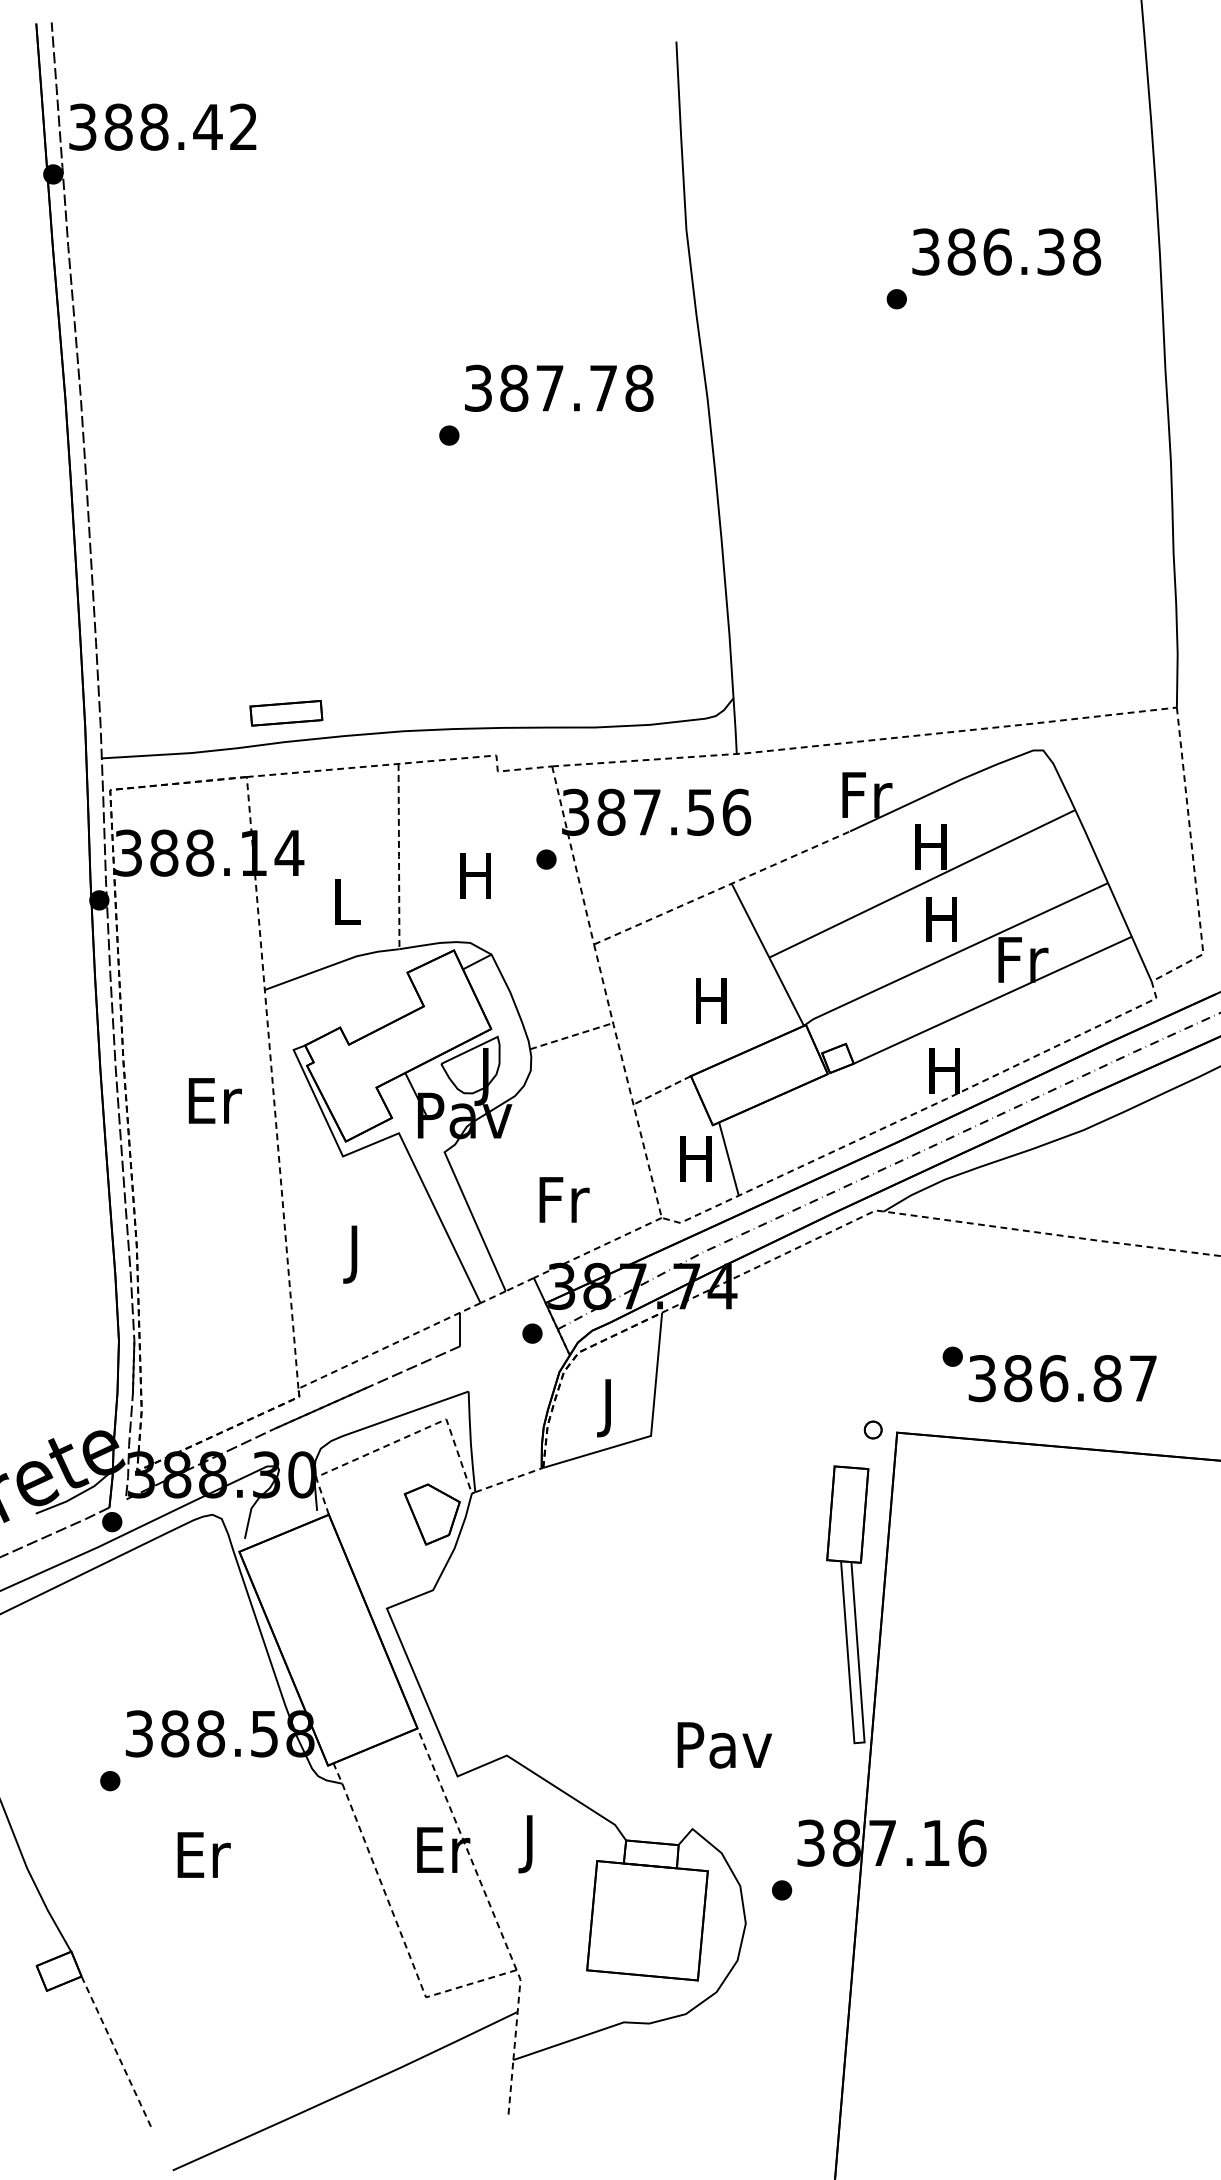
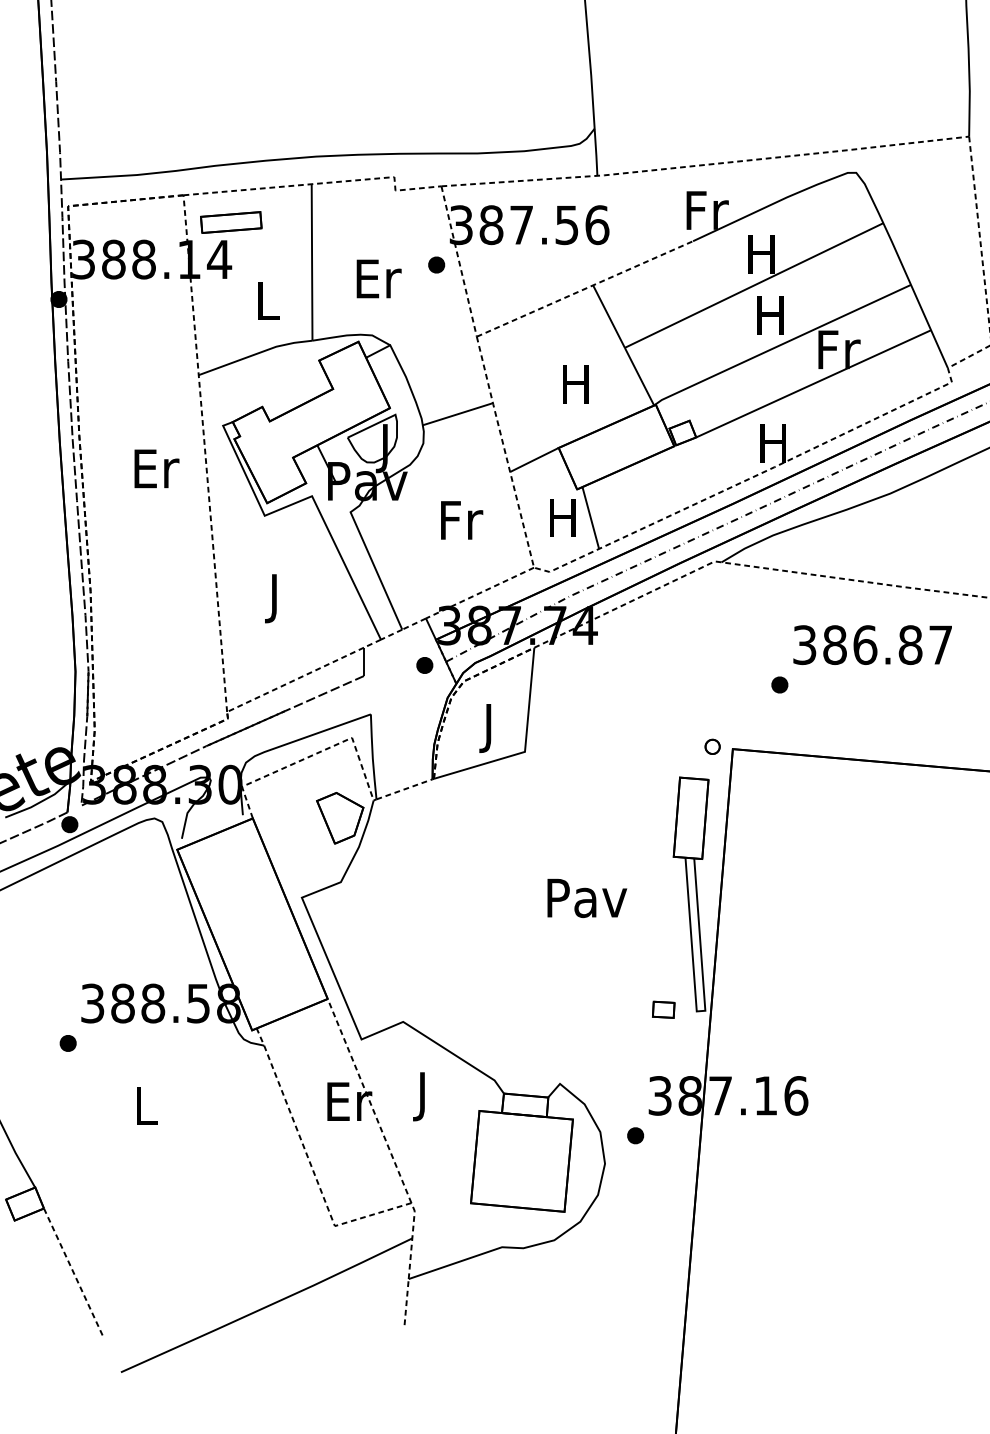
part: (286, 713) -> (231, 222), moved
line: (399, 856) -> (312, 262), dashed -> solid
text: (478, 875) -> (379, 278), H -> Er
line: (571, 1036) -> (457, 414), dashed -> solid
line: (662, 1090) -> (534, 460), dashed -> solid
text: (564, 1199) -> (462, 520), moved
text: (1062, 1378) -> (872, 645), moved
part: (815, 1740) -> (663, 1009), added
text: (724, 1745) -> (587, 898), moved
text: (203, 1854) -> (146, 1105), Er -> L

